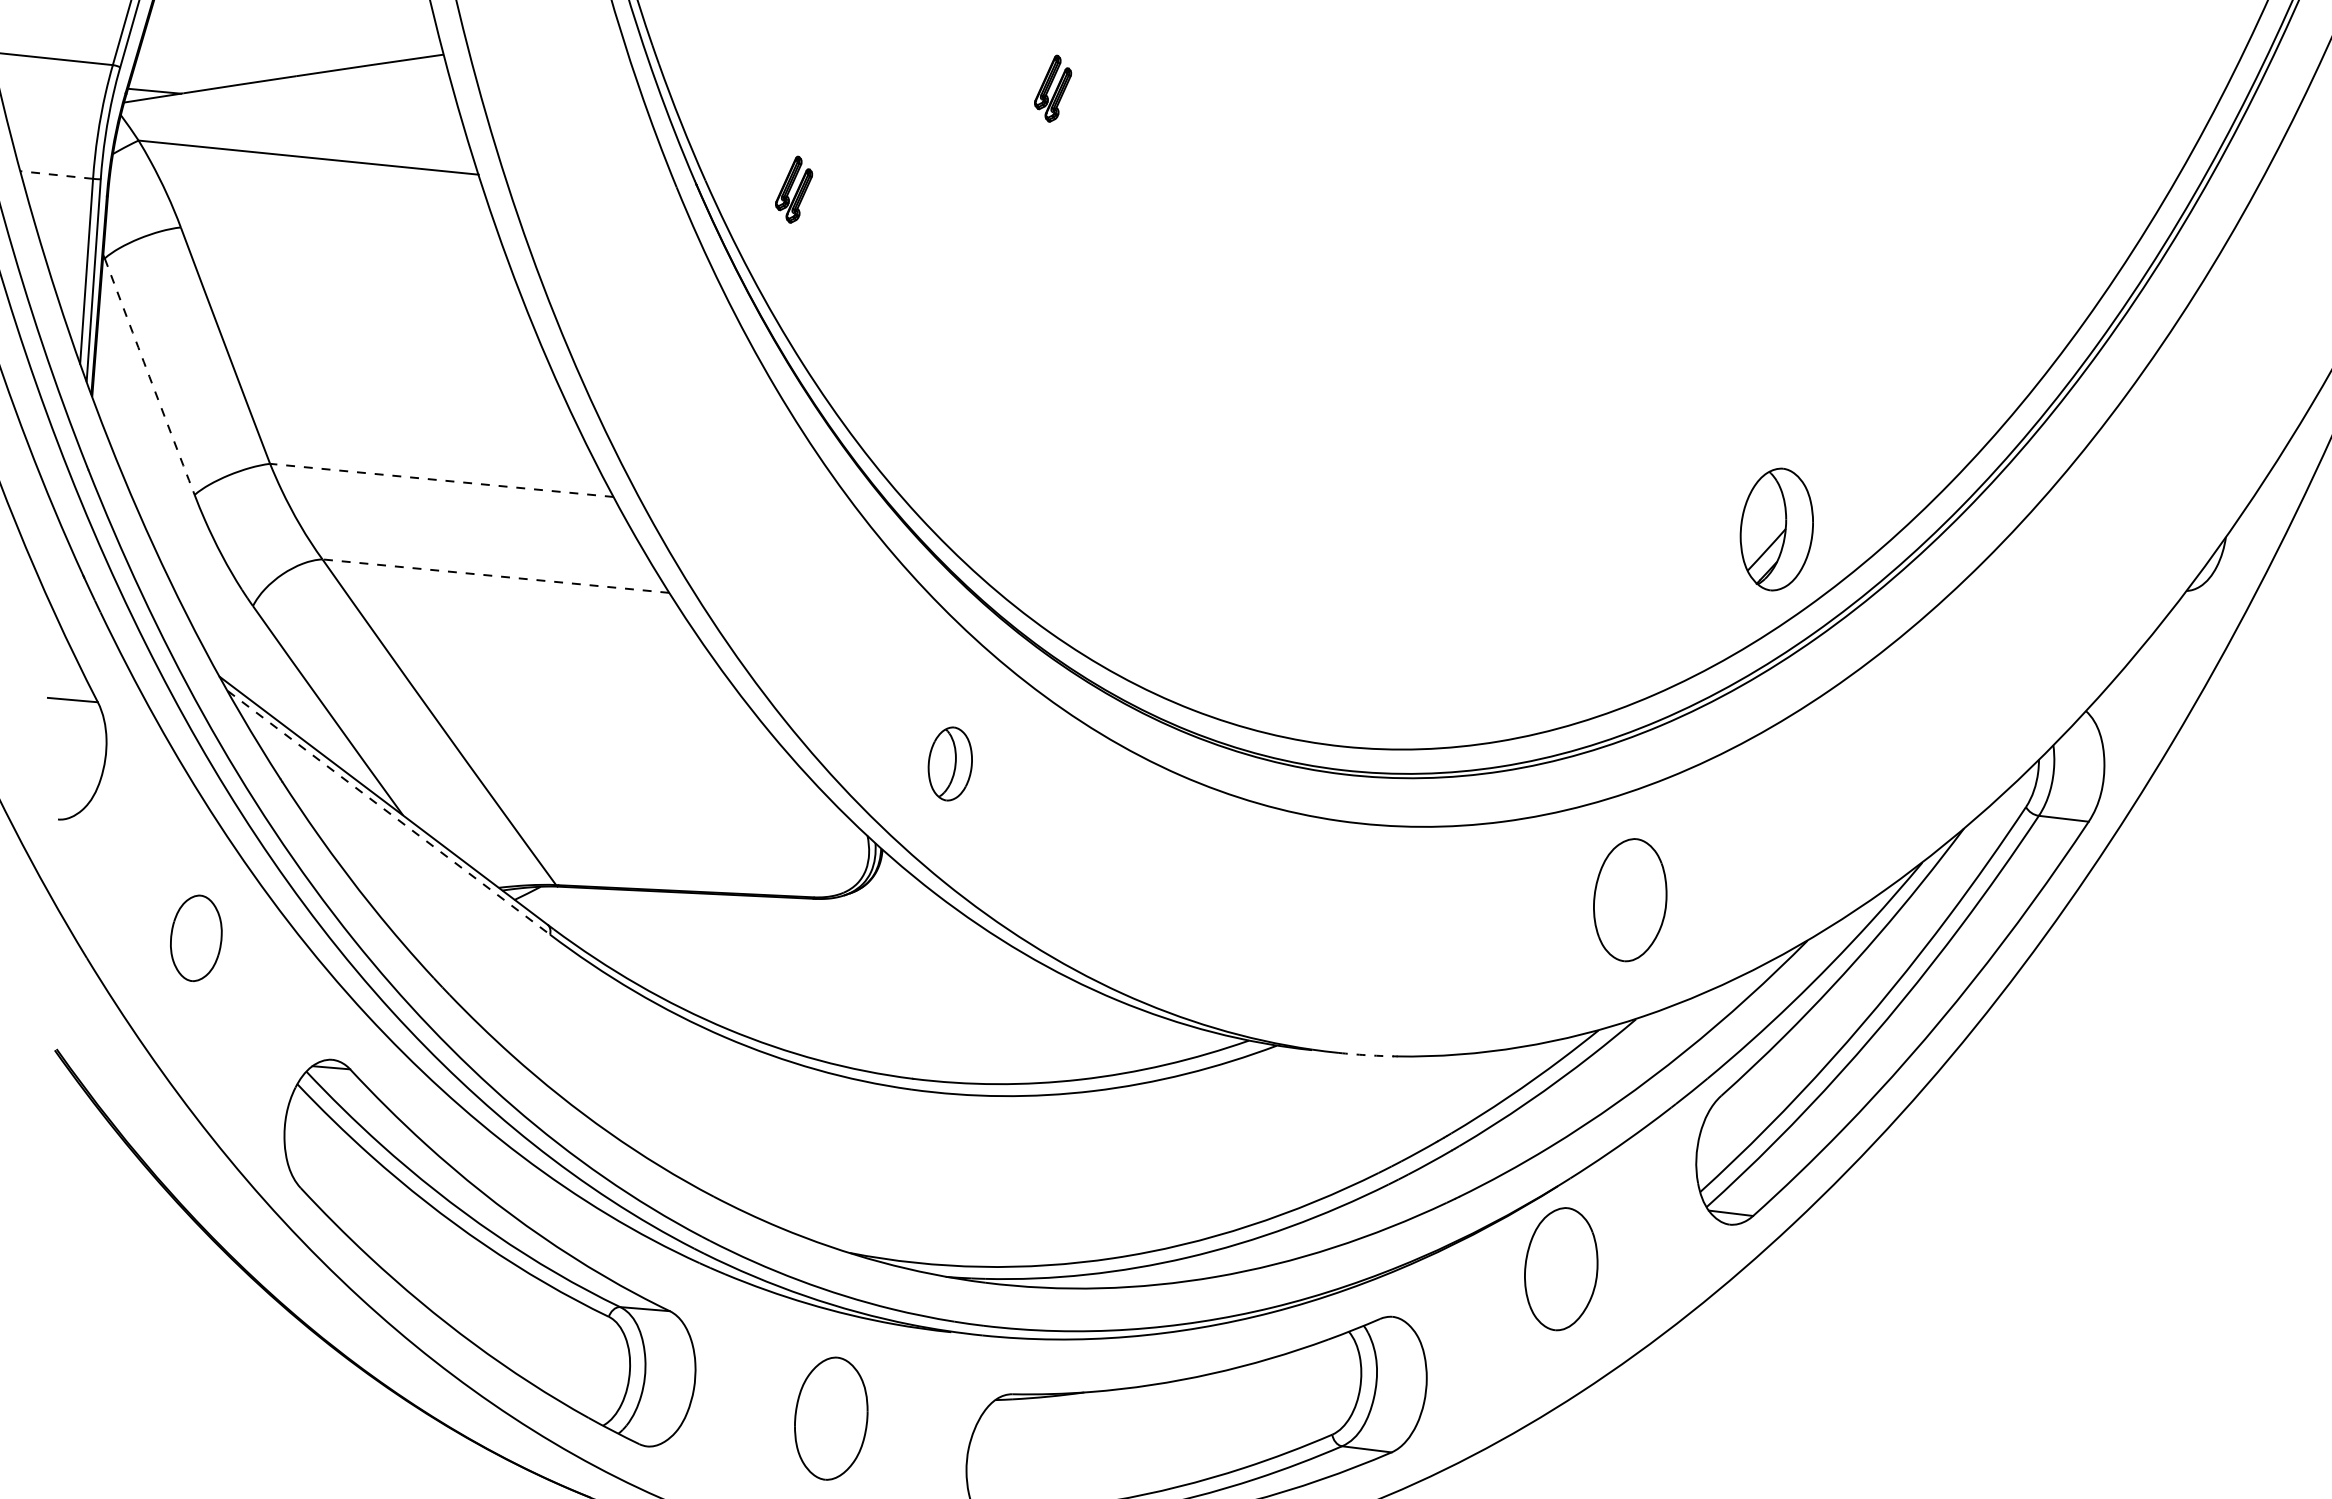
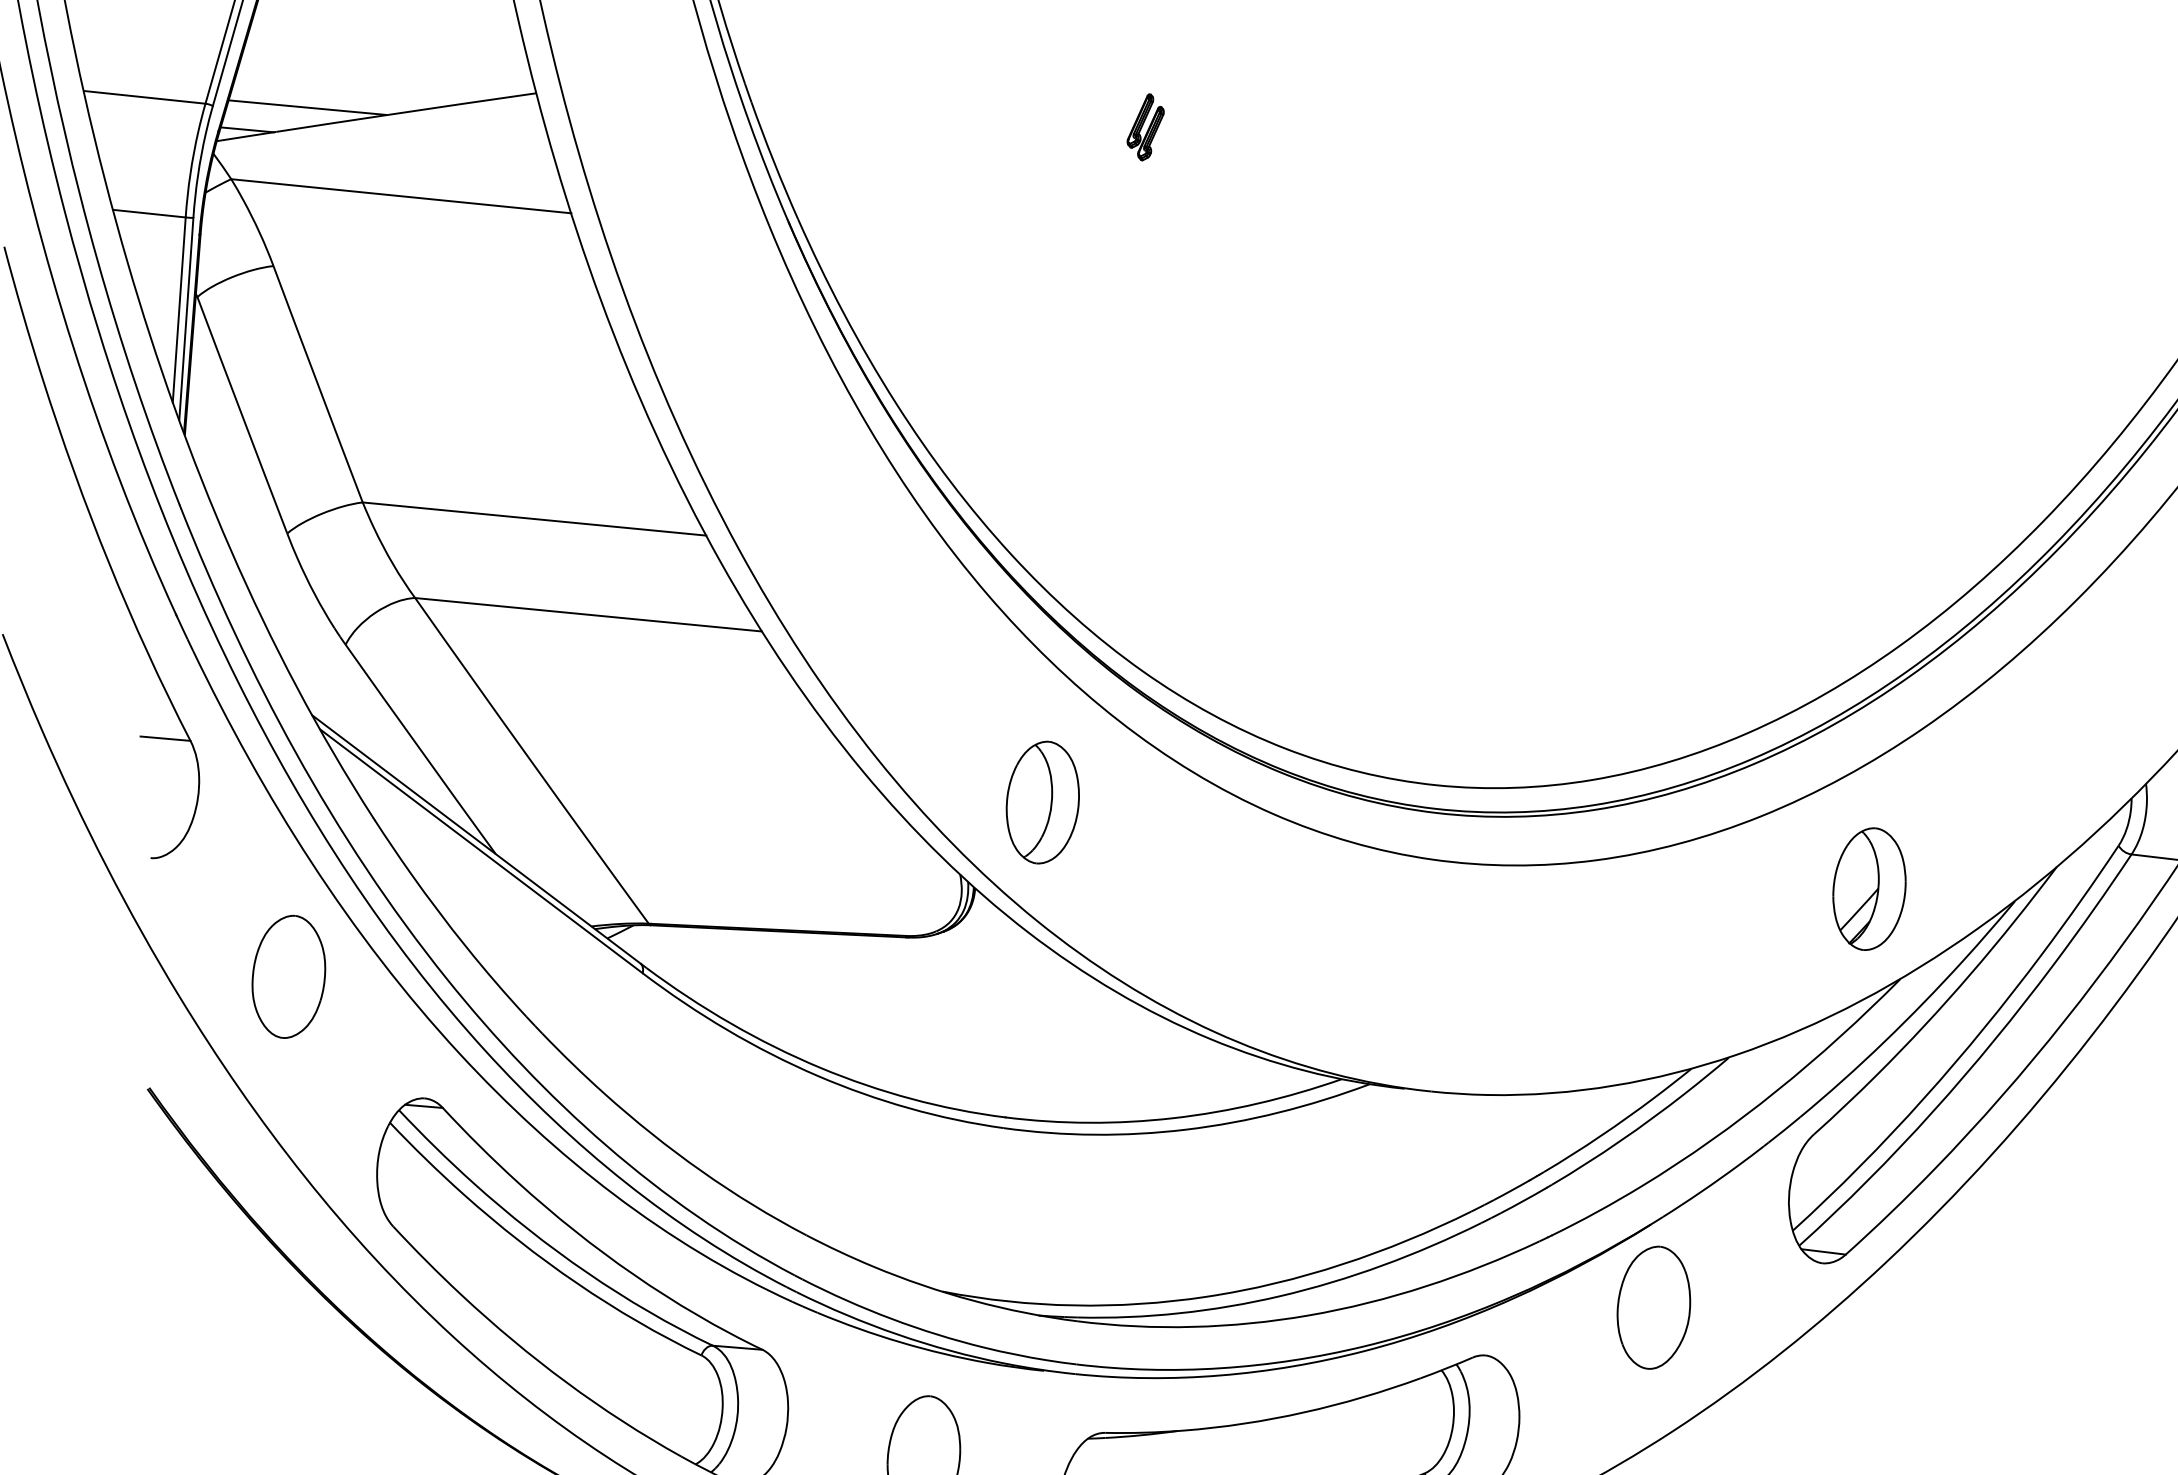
line: (215, 68) -> (308, 107), added
line: (56, 175) -> (149, 214), dashed -> solid
part: (794, 189) -> (887, 228), removed
arc: (149, 376) -> (242, 415), dashed -> solid
line: (441, 480) -> (534, 519), dashed -> solid
part: (1776, 529) -> (1869, 889), moved
line: (495, 576) -> (588, 615), dashed -> solid
part: (950, 763) -> (1043, 802), size x1.67
line: (389, 813) -> (482, 852), dashed -> solid
part: (1630, 900) -> (1723, 939), removed
part: (196, 938) -> (289, 977), size x1.43
arc: (1366, 1055) -> (1459, 1094), dashed -> solid

